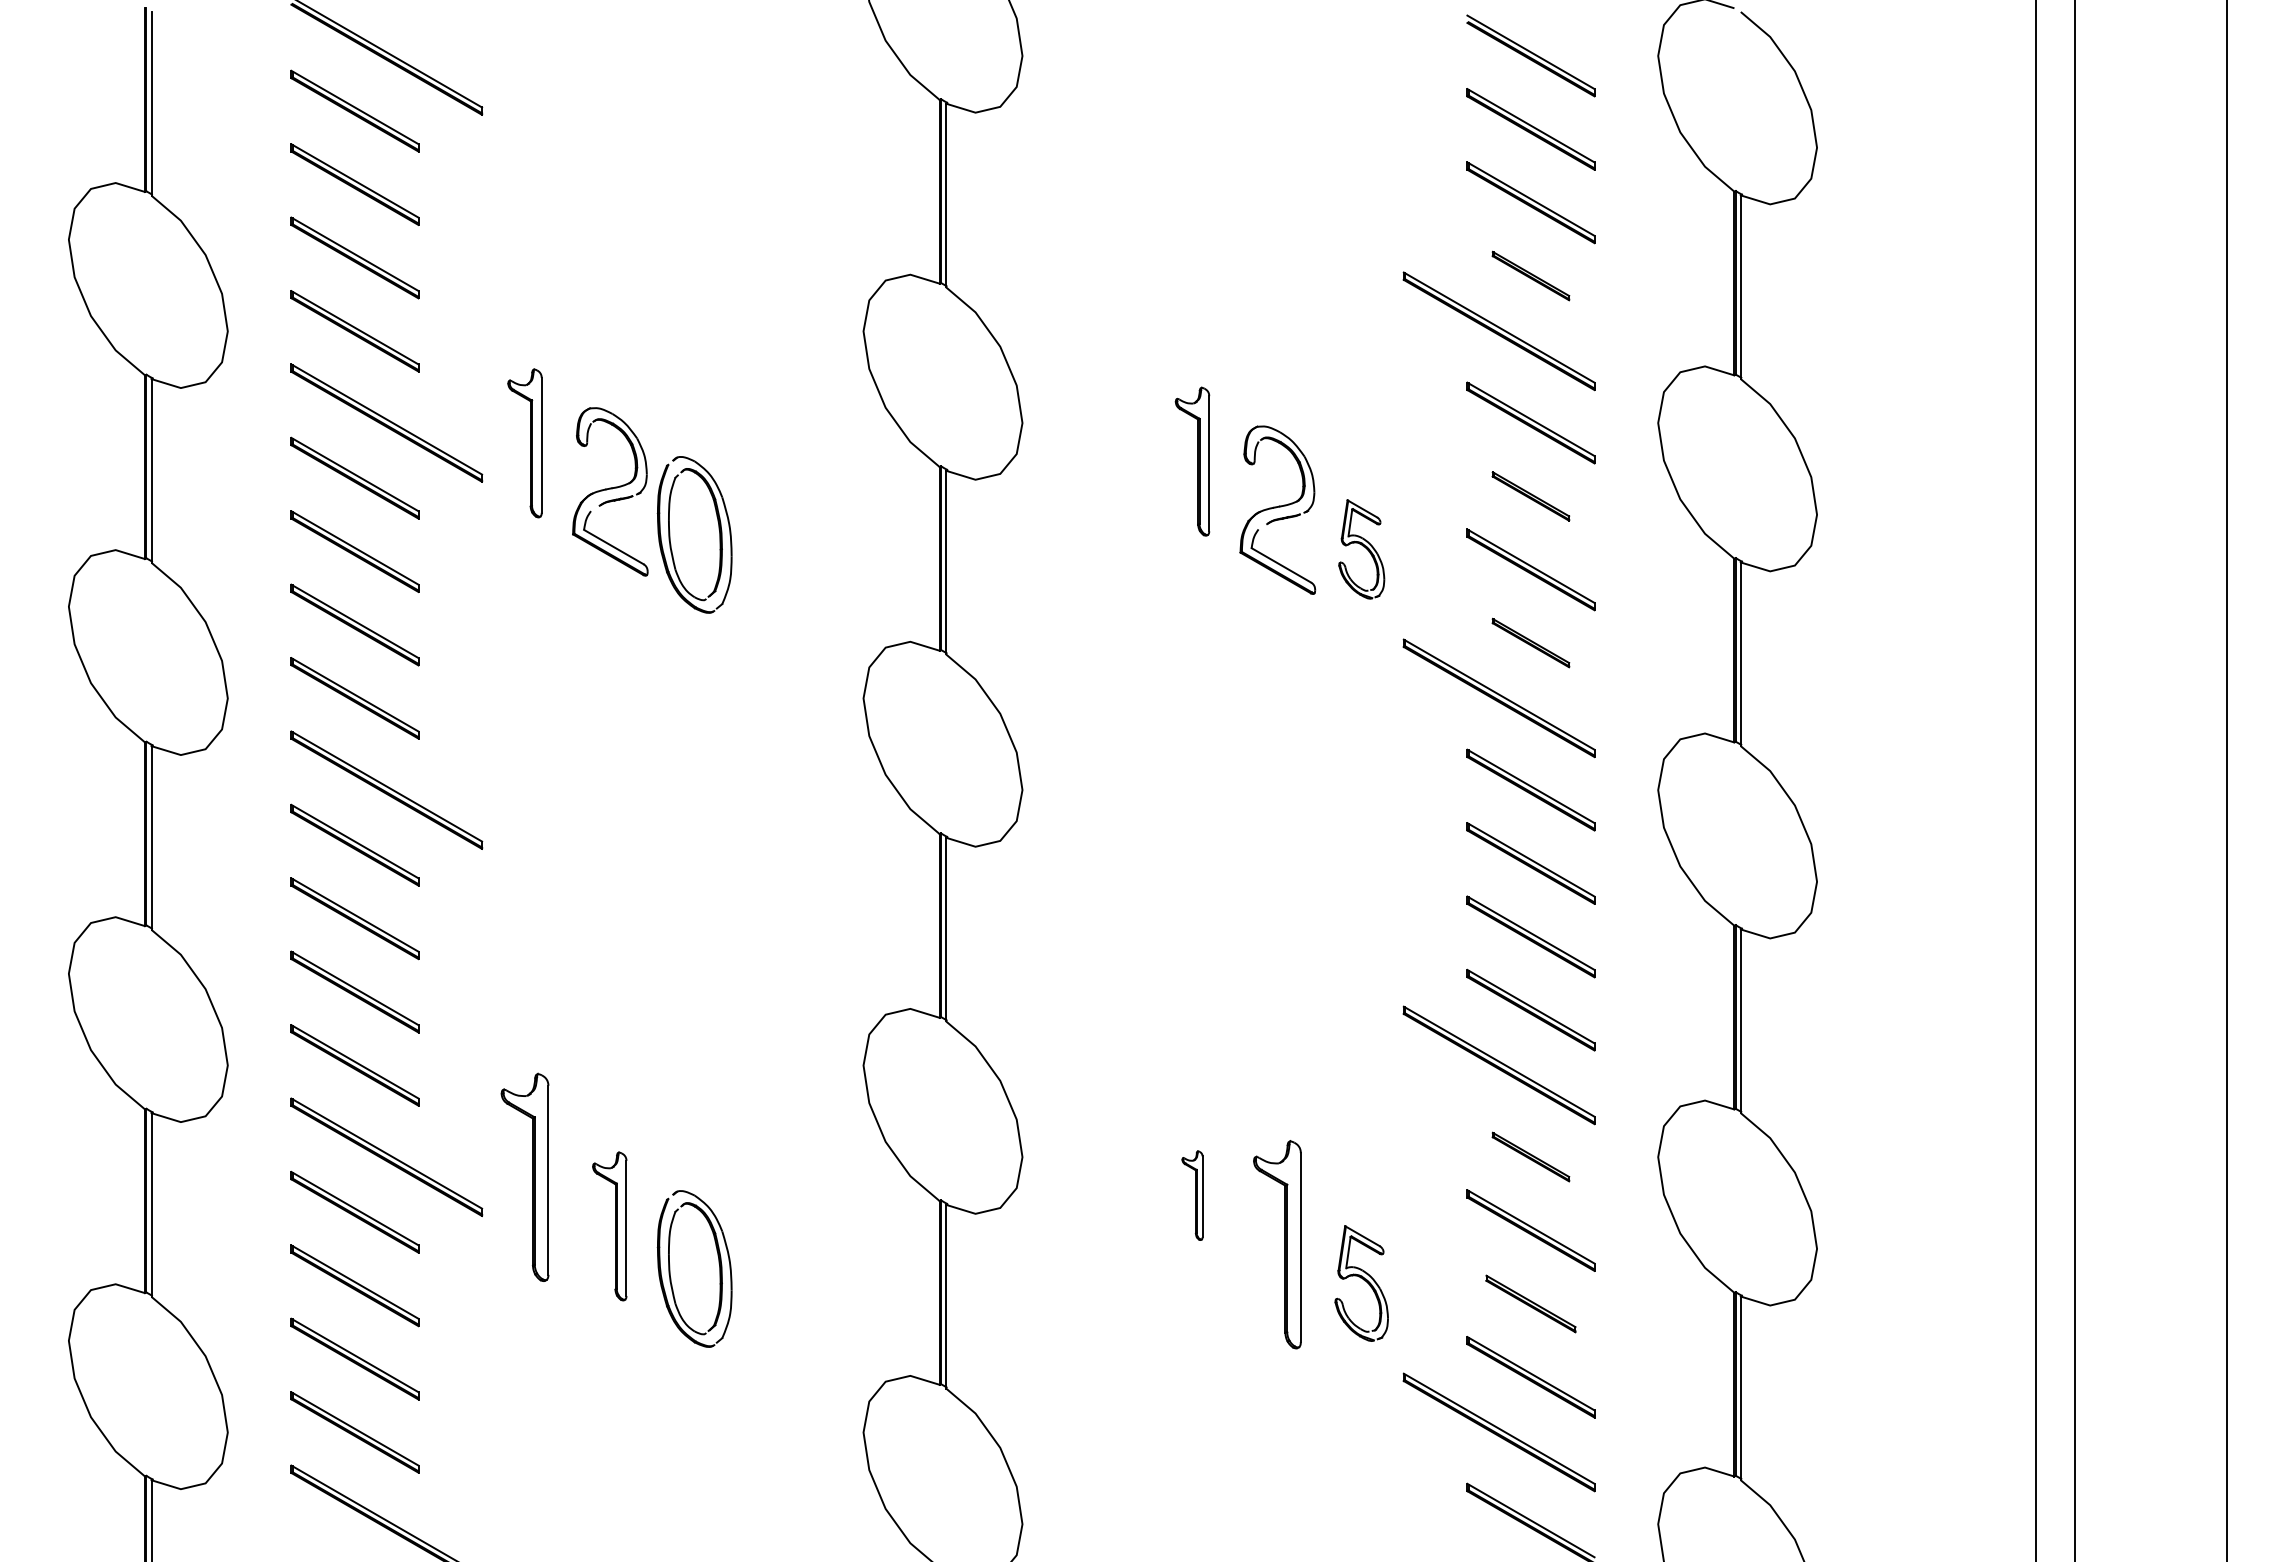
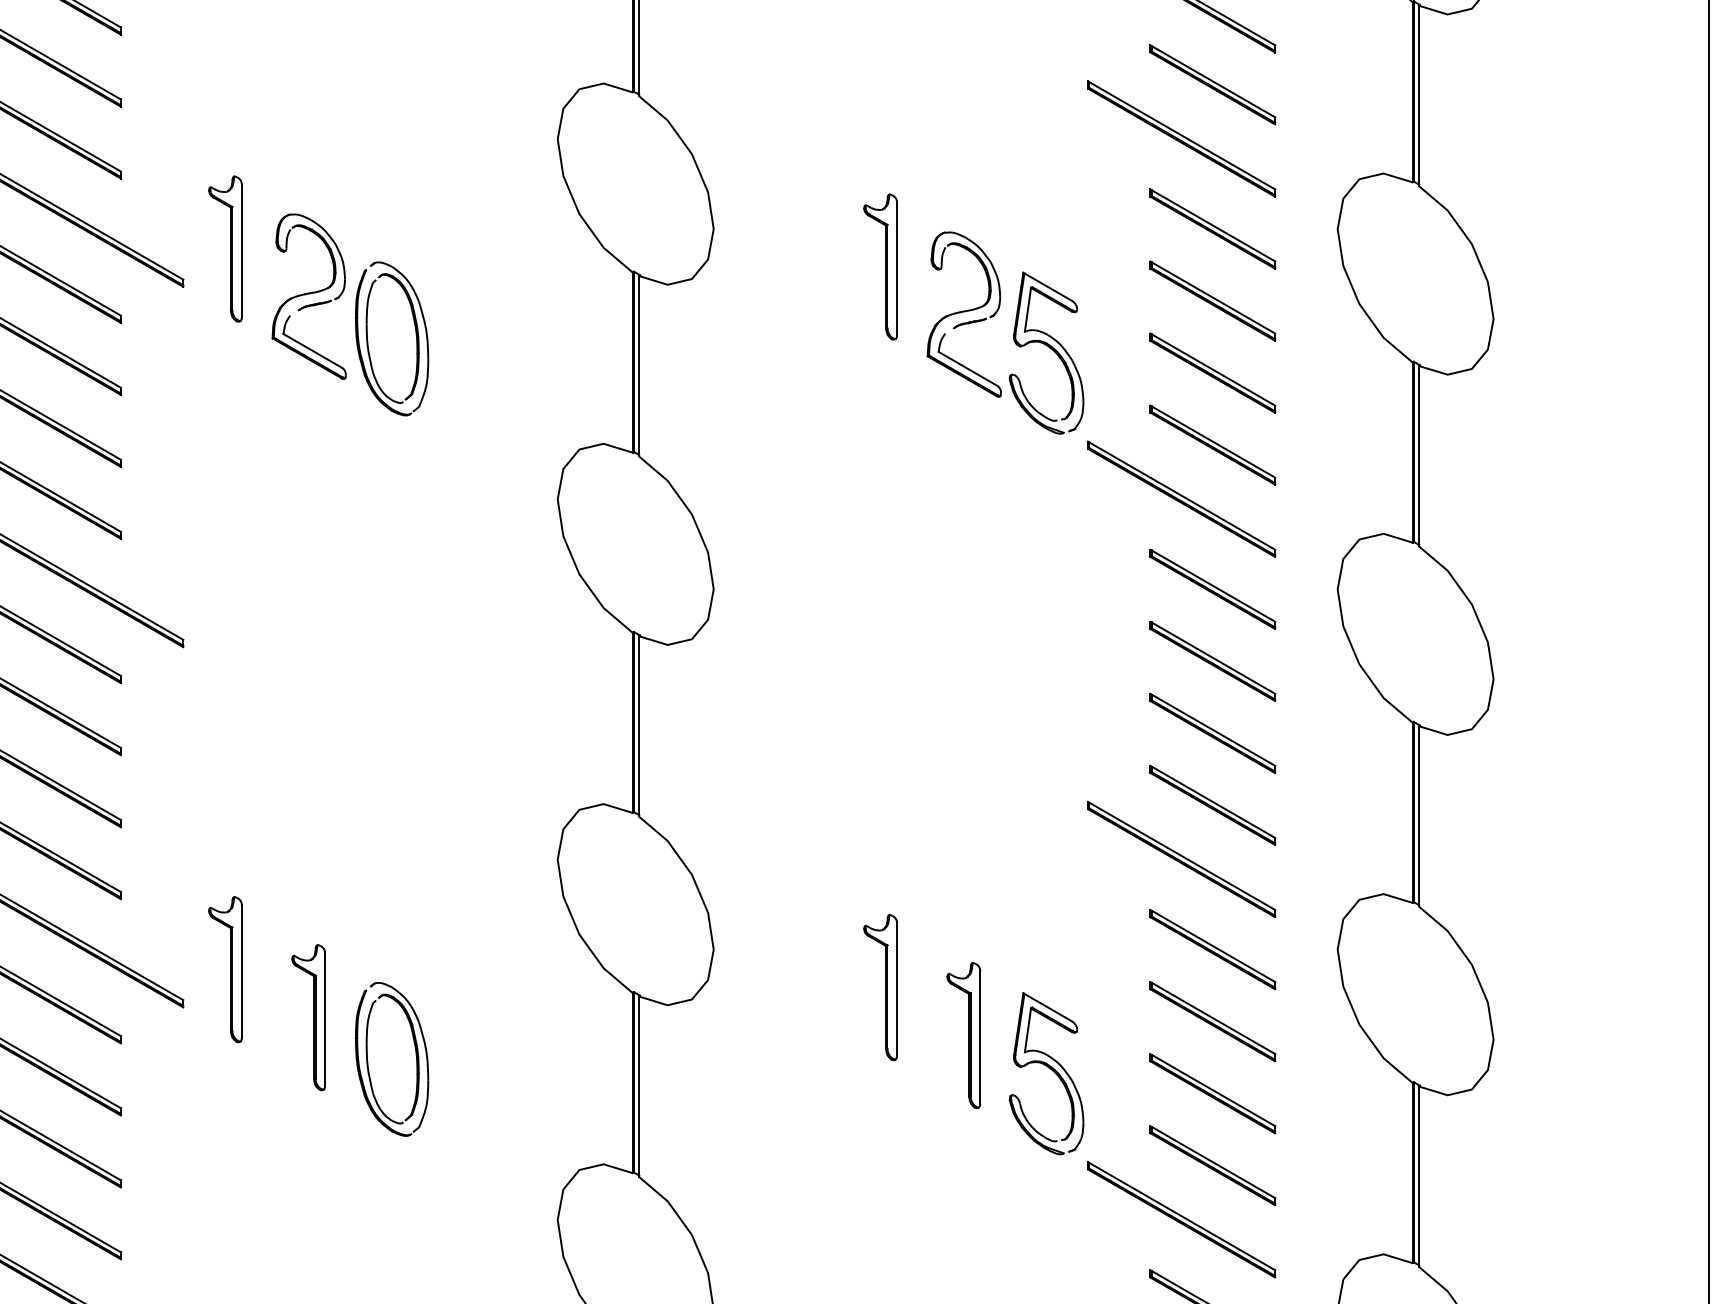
part: (1530, 275) -> (1212, 84), size x1.67
part: (1530, 496) -> (1212, 301), size x1.67
part: (1361, 549) -> (1046, 353), size x1.67
part: (1530, 642) -> (1212, 444), size x1.67
part: (1530, 1156) -> (1212, 948), size x1.67
part: (524, 1177) -> (224, 969), size x0.71
part: (1192, 1195) -> (880, 987), size x1.67
part: (1276, 1244) -> (963, 1035), size x0.71
part: (1361, 1283) -> (1046, 1073), size x1.43
part: (1530, 1303) -> (1212, 1093), size x1.43

